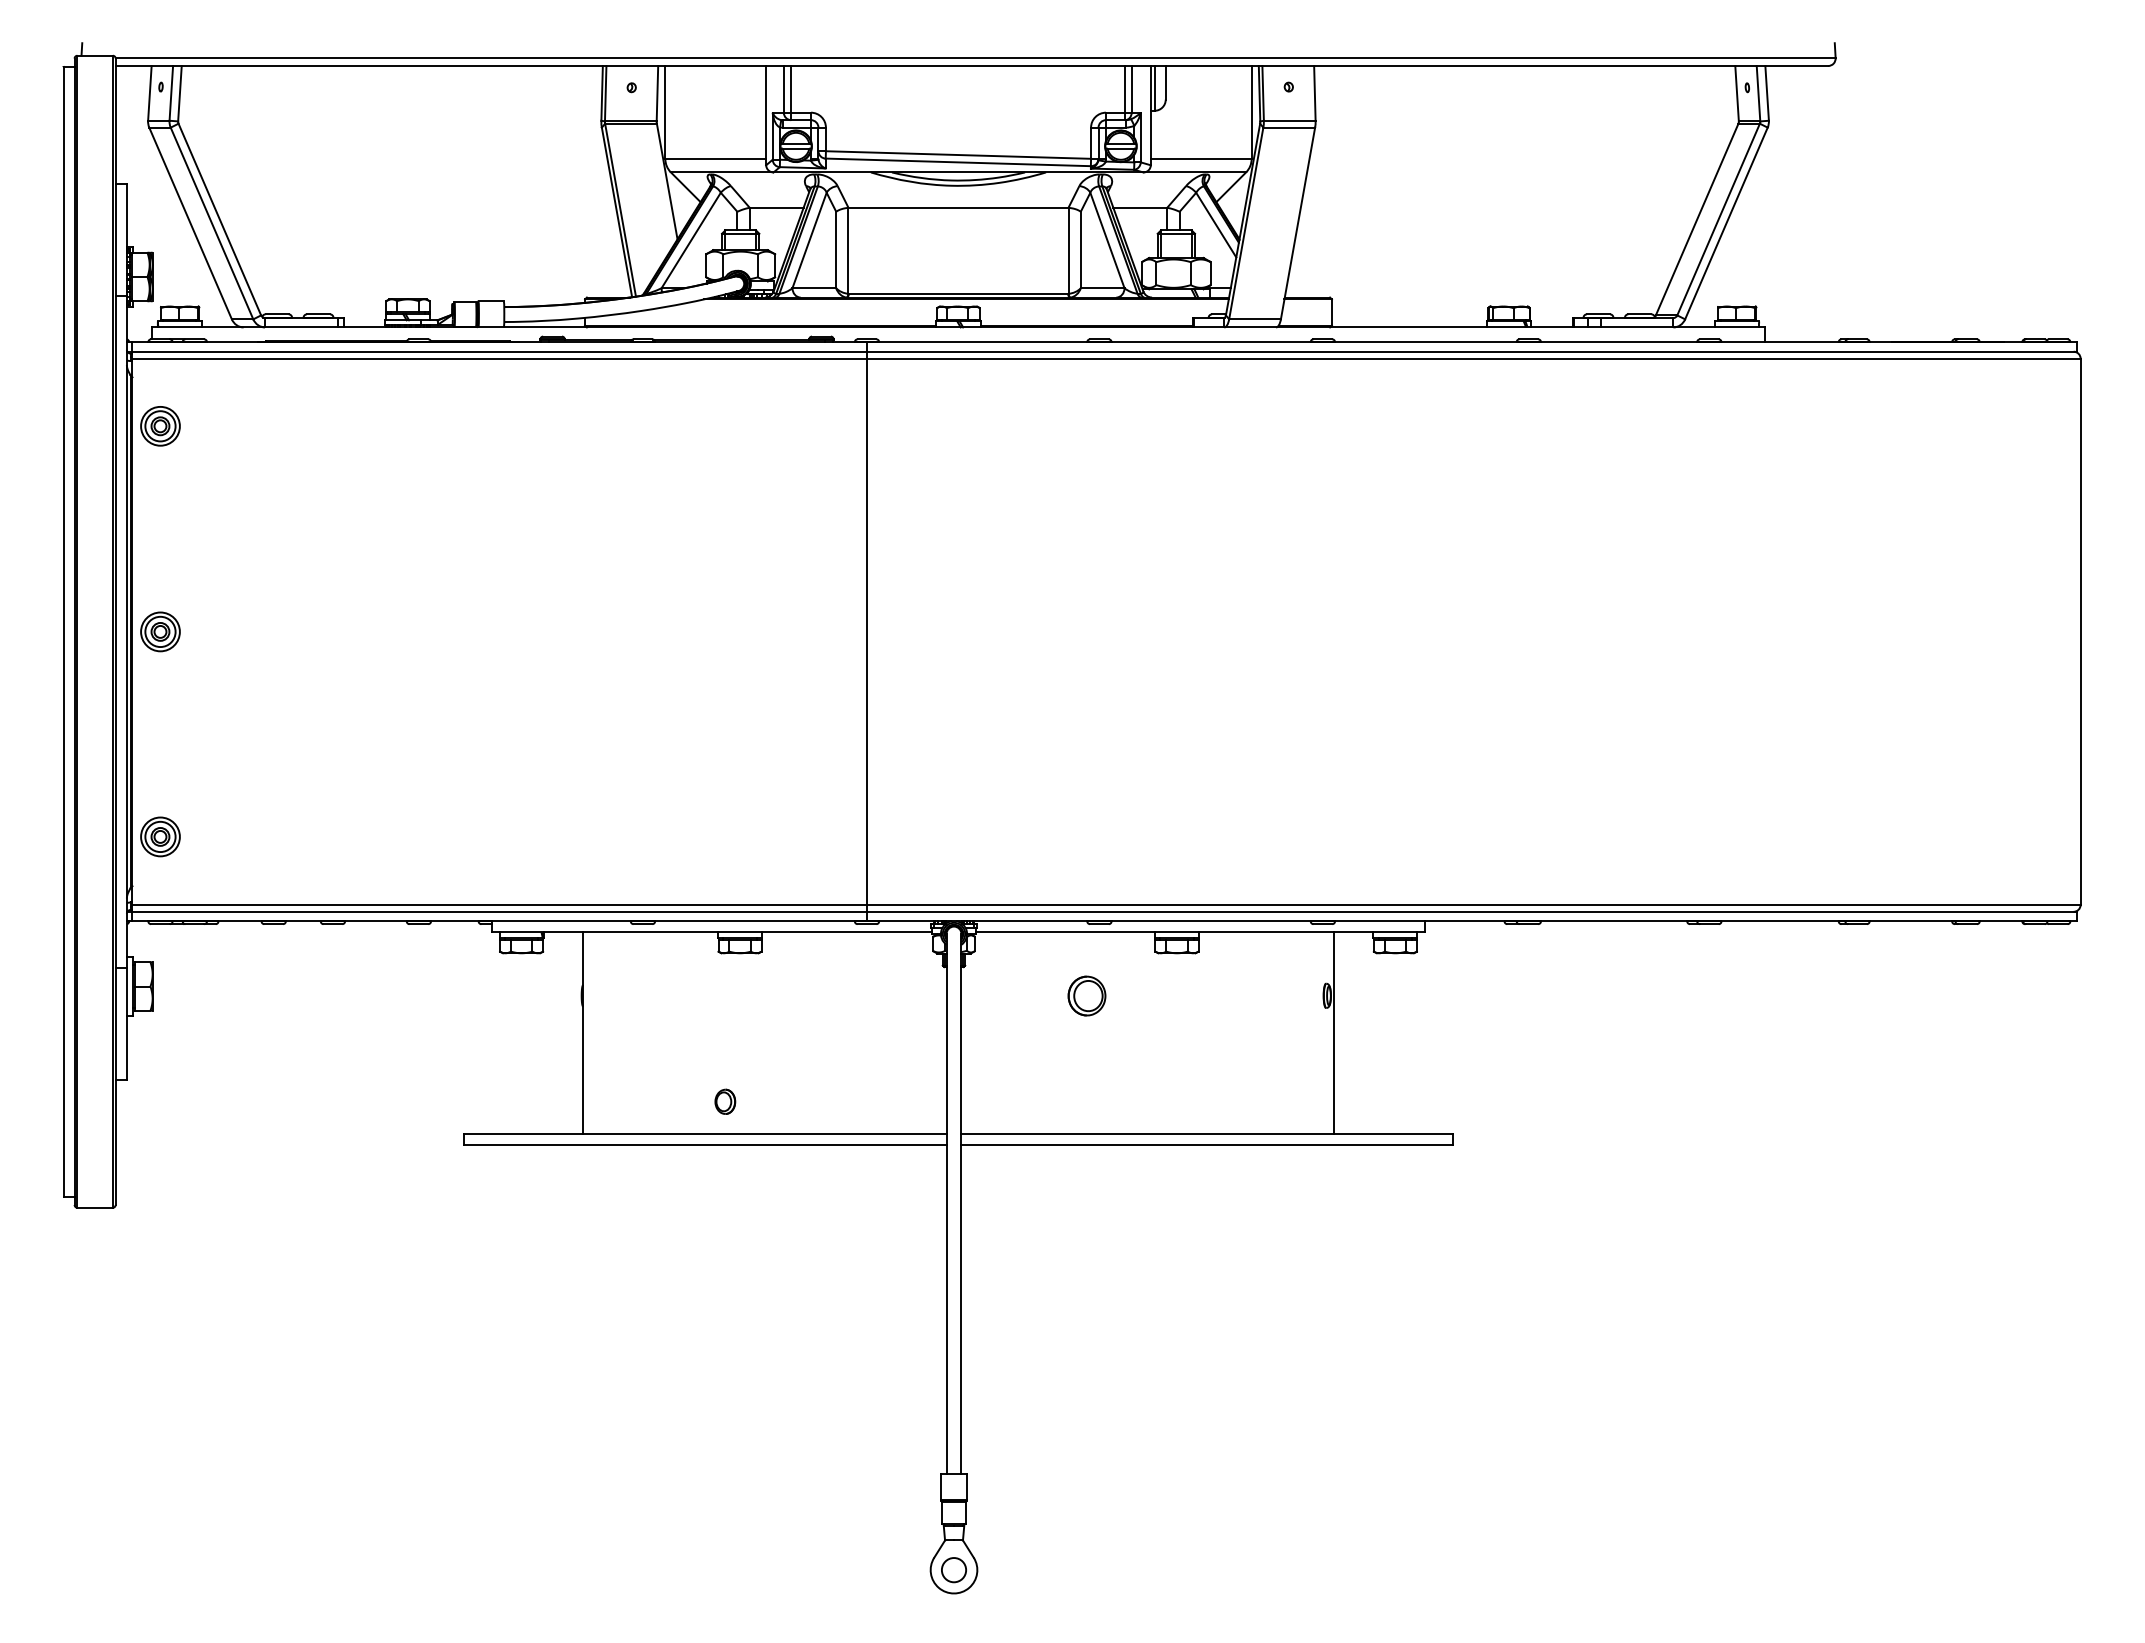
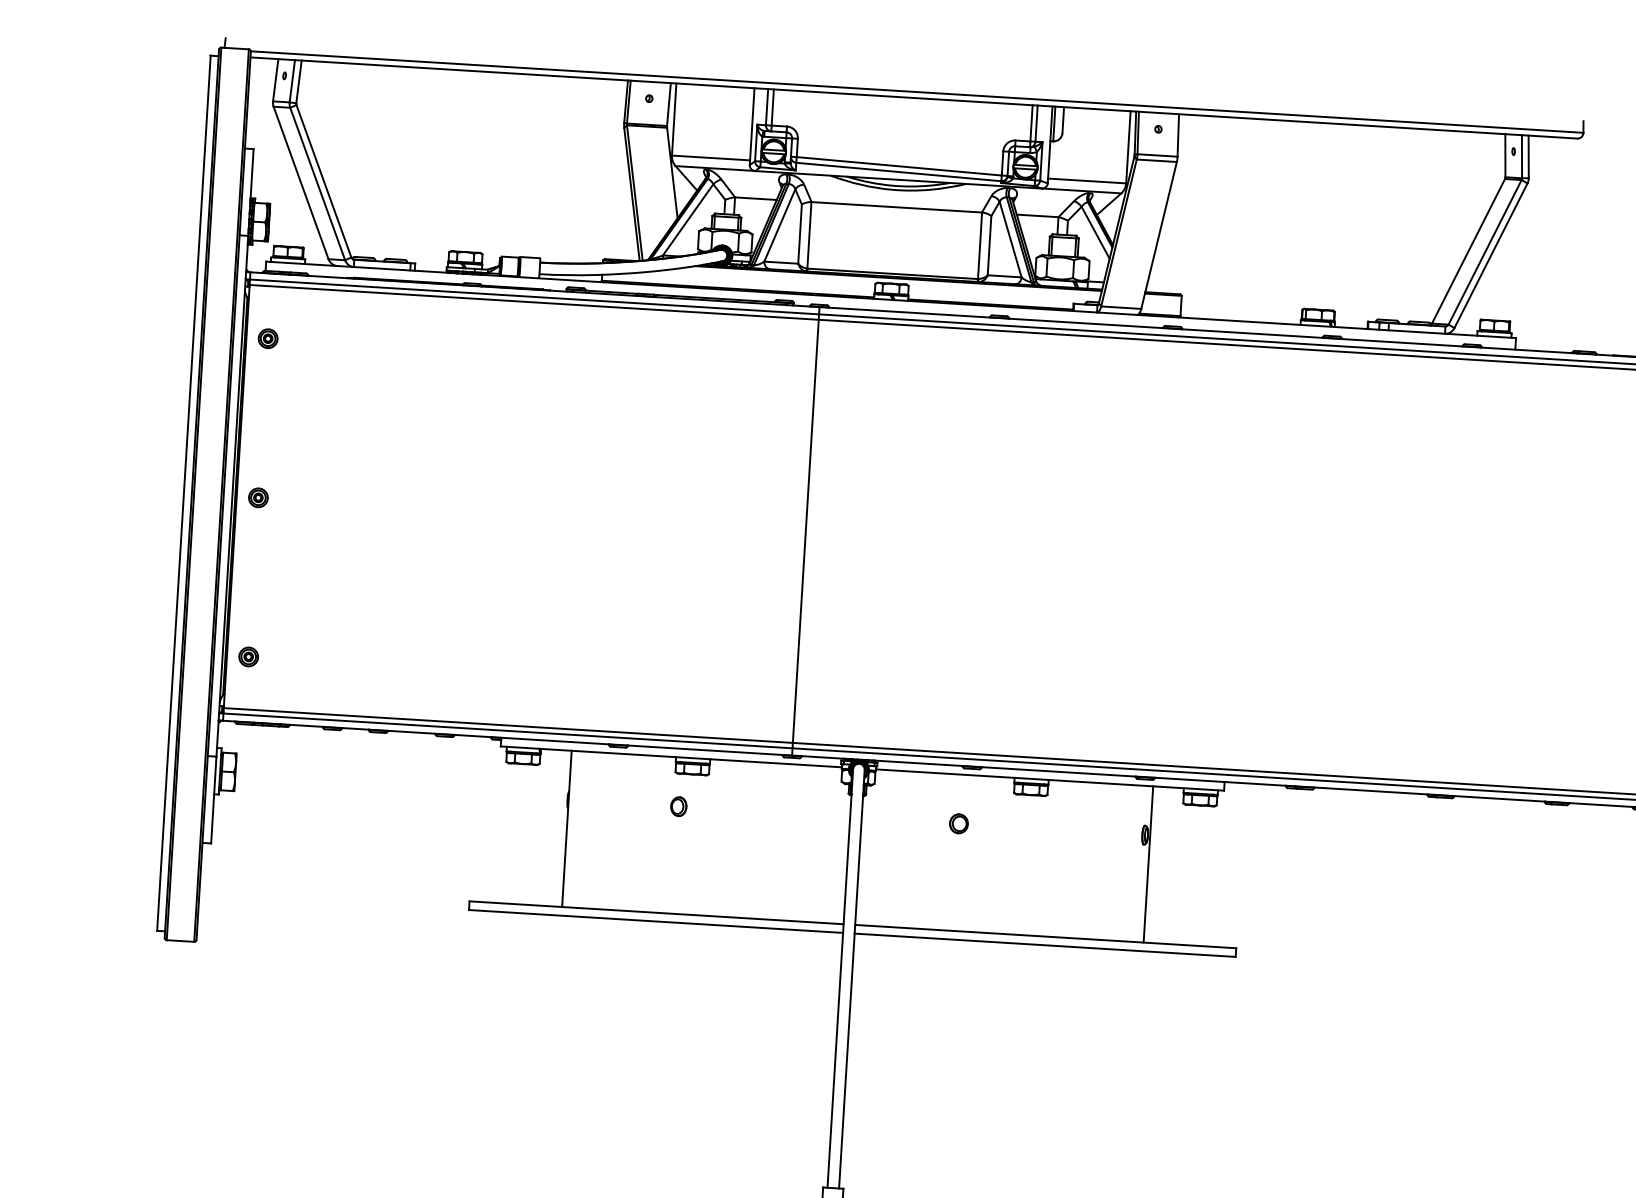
part: (160, 426) -> (268, 338), size x0.62
part: (160, 631) -> (258, 497), size x0.62
part: (160, 837) -> (248, 657), size x0.62
part: (1086, 995) -> (958, 823), size x0.62
part: (725, 1101) -> (678, 806), moved

